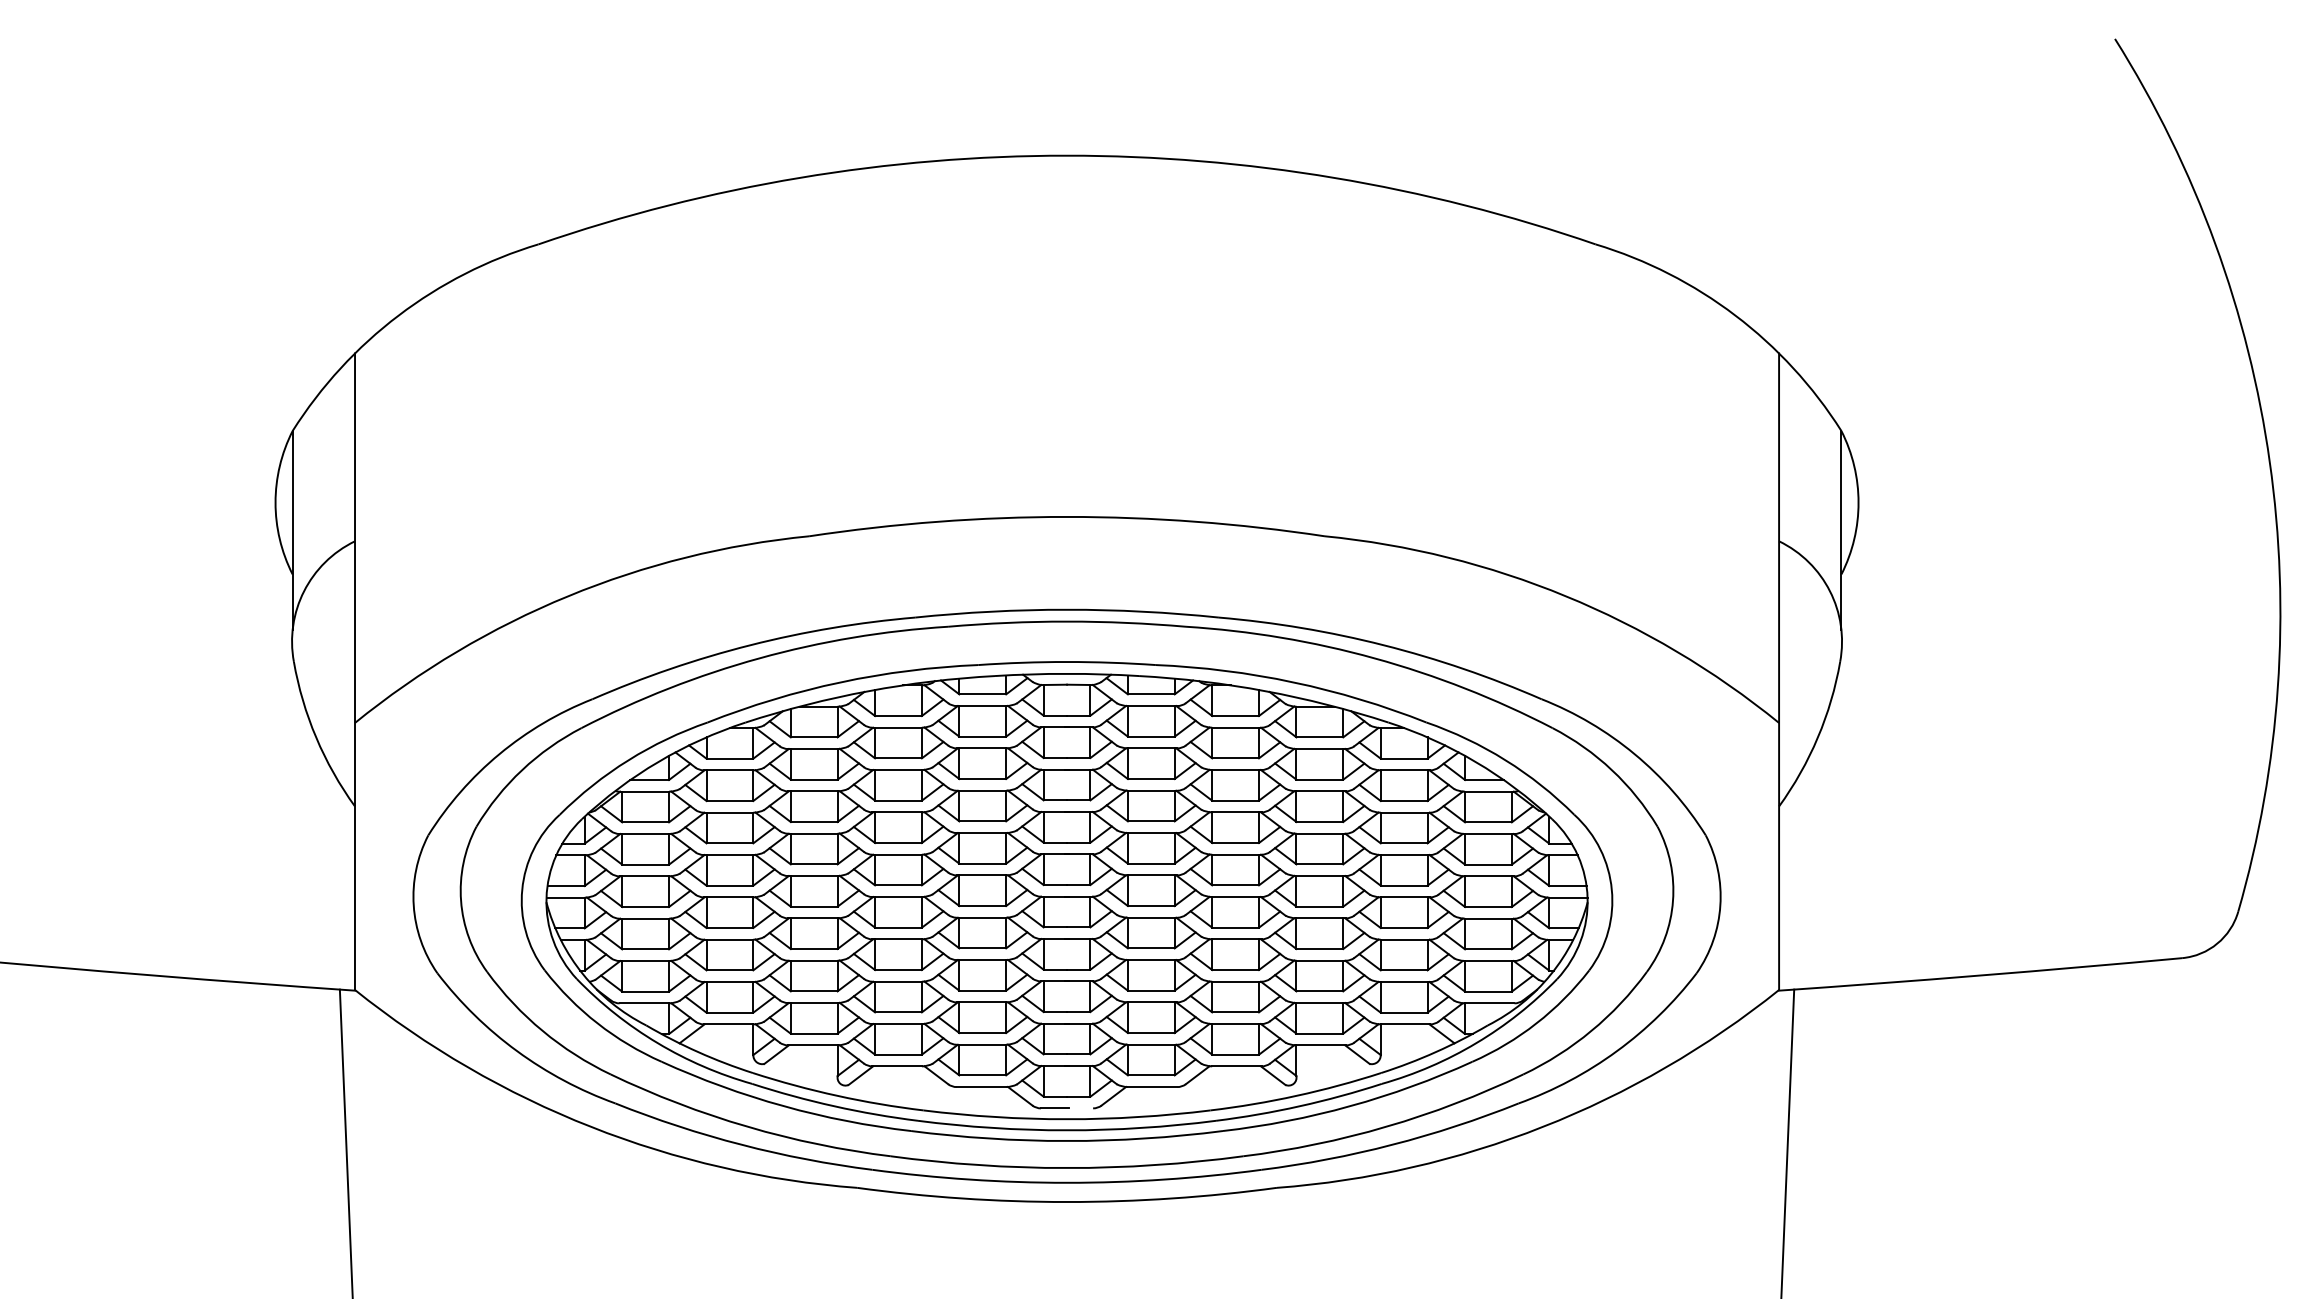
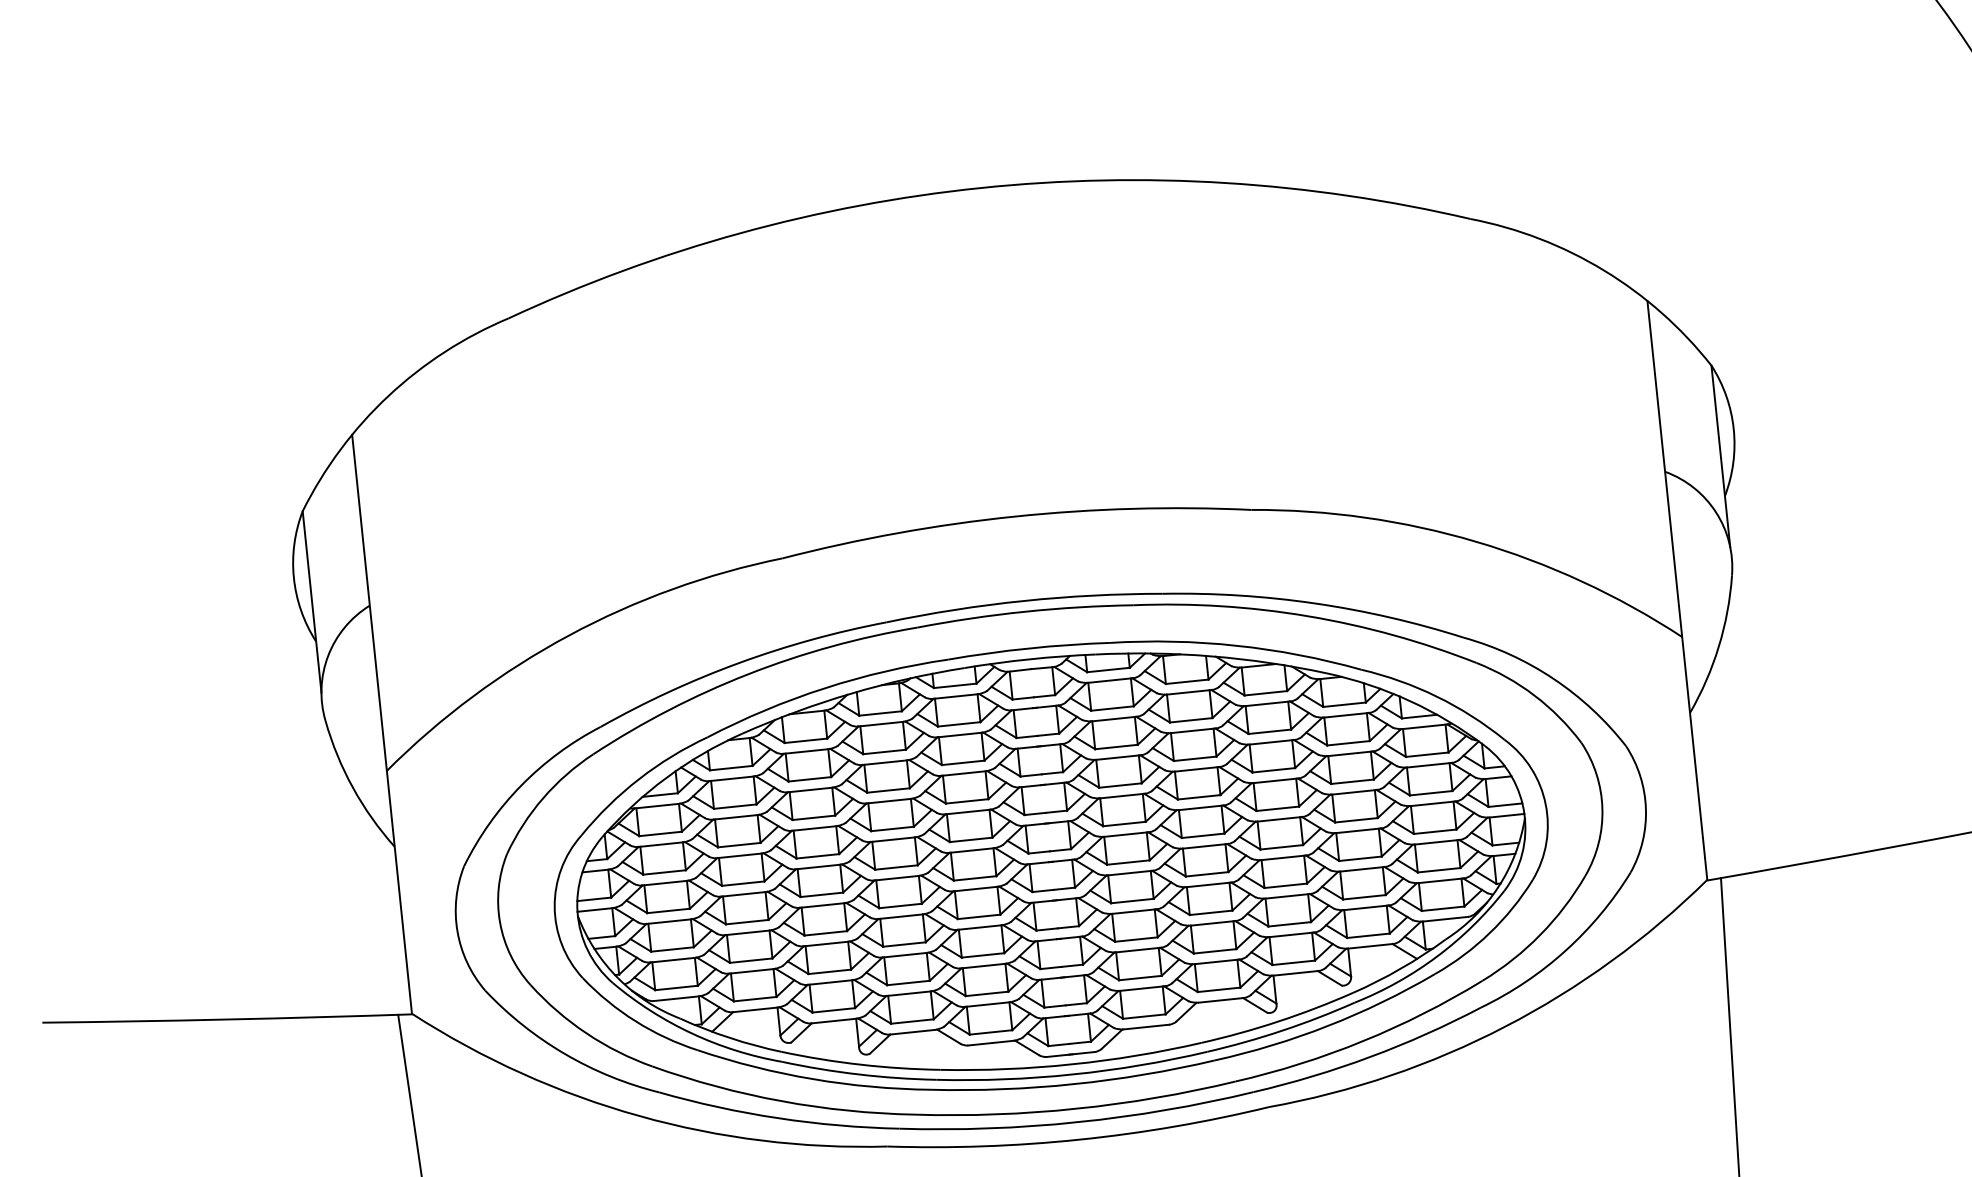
line: (1078, 1108) -> (1081, 1053), added

